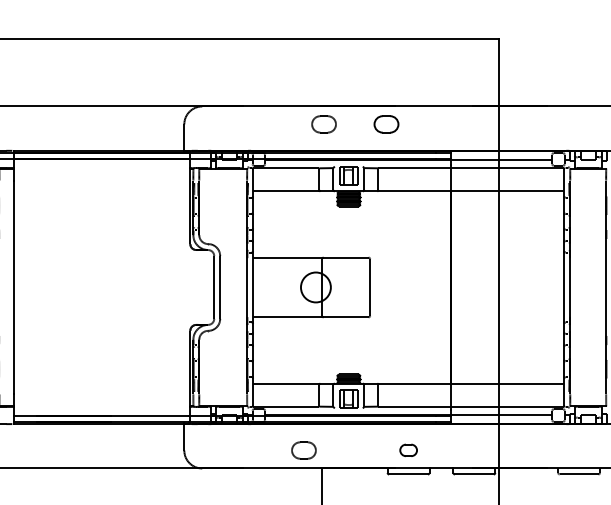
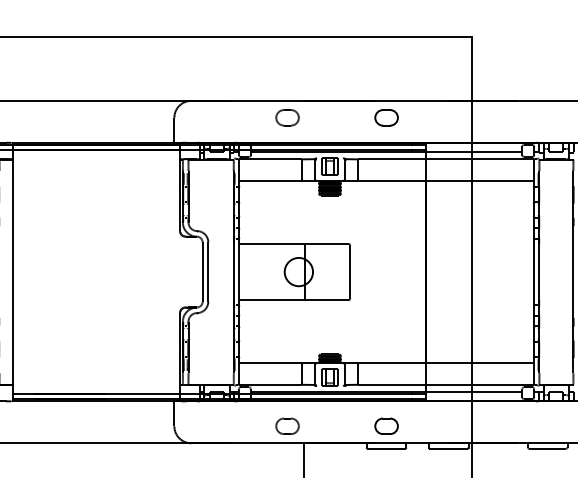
part: (324, 124) -> (287, 117), moved
part: (386, 124) -> (386, 117), moved
part: (408, 449) -> (386, 425), size x1.43

